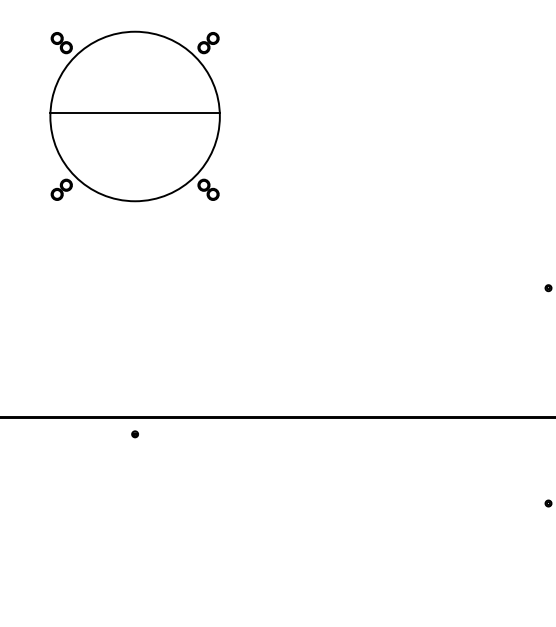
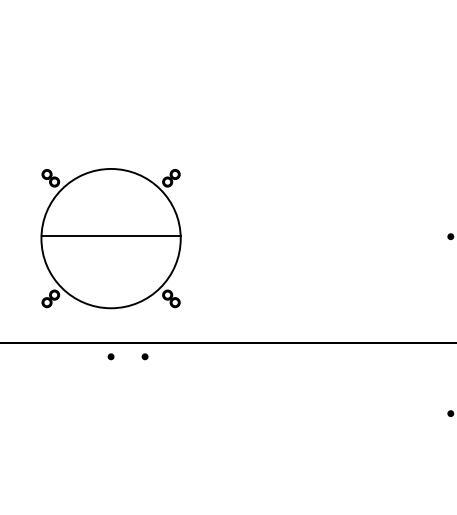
part: (134, 116) -> (110, 238), moved
part: (175, 433) -> (144, 356), added

